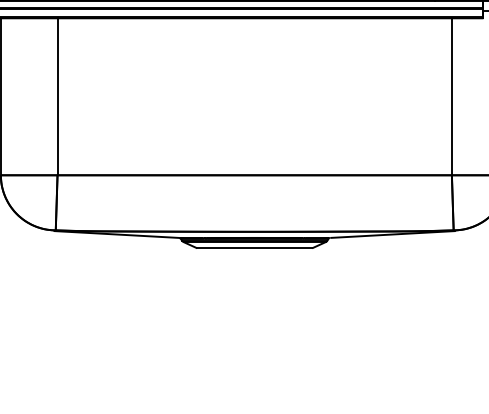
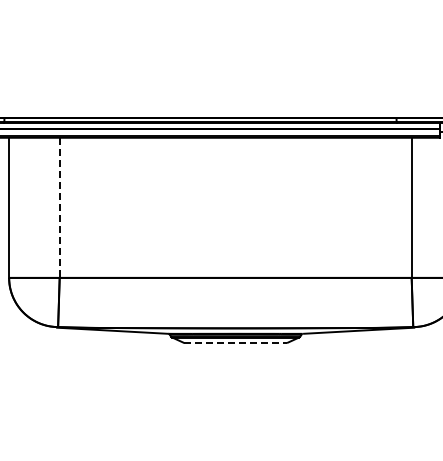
line: (57, 97) -> (59, 208), solid -> dashed
line: (255, 248) -> (236, 343), solid -> dashed

